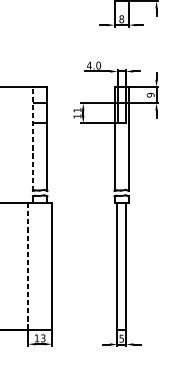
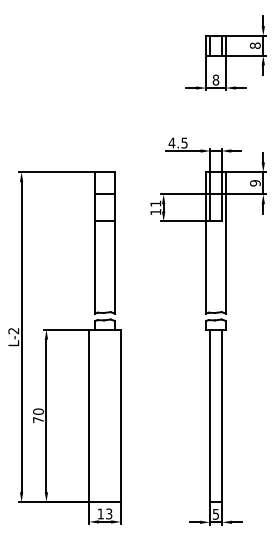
text: (98, 65) -> (184, 142), 4.0 -> 4.5
line: (33, 138) -> (95, 242), dashed -> solid
line: (28, 265) -> (89, 415), dashed -> solid

